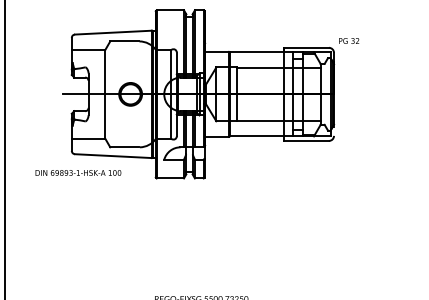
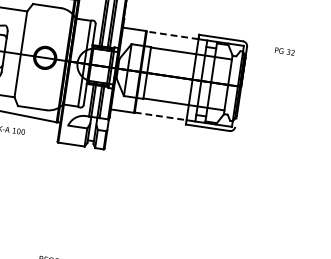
text: (349, 40) -> (285, 51), moved
line: (256, 52) -> (172, 35), solid -> dashed
line: (256, 136) -> (160, 116), solid -> dashed

